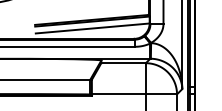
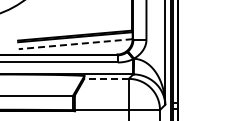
line: (92, 28) -> (75, 44), solid -> dashed
line: (123, 62) -> (106, 78), solid -> dashed

